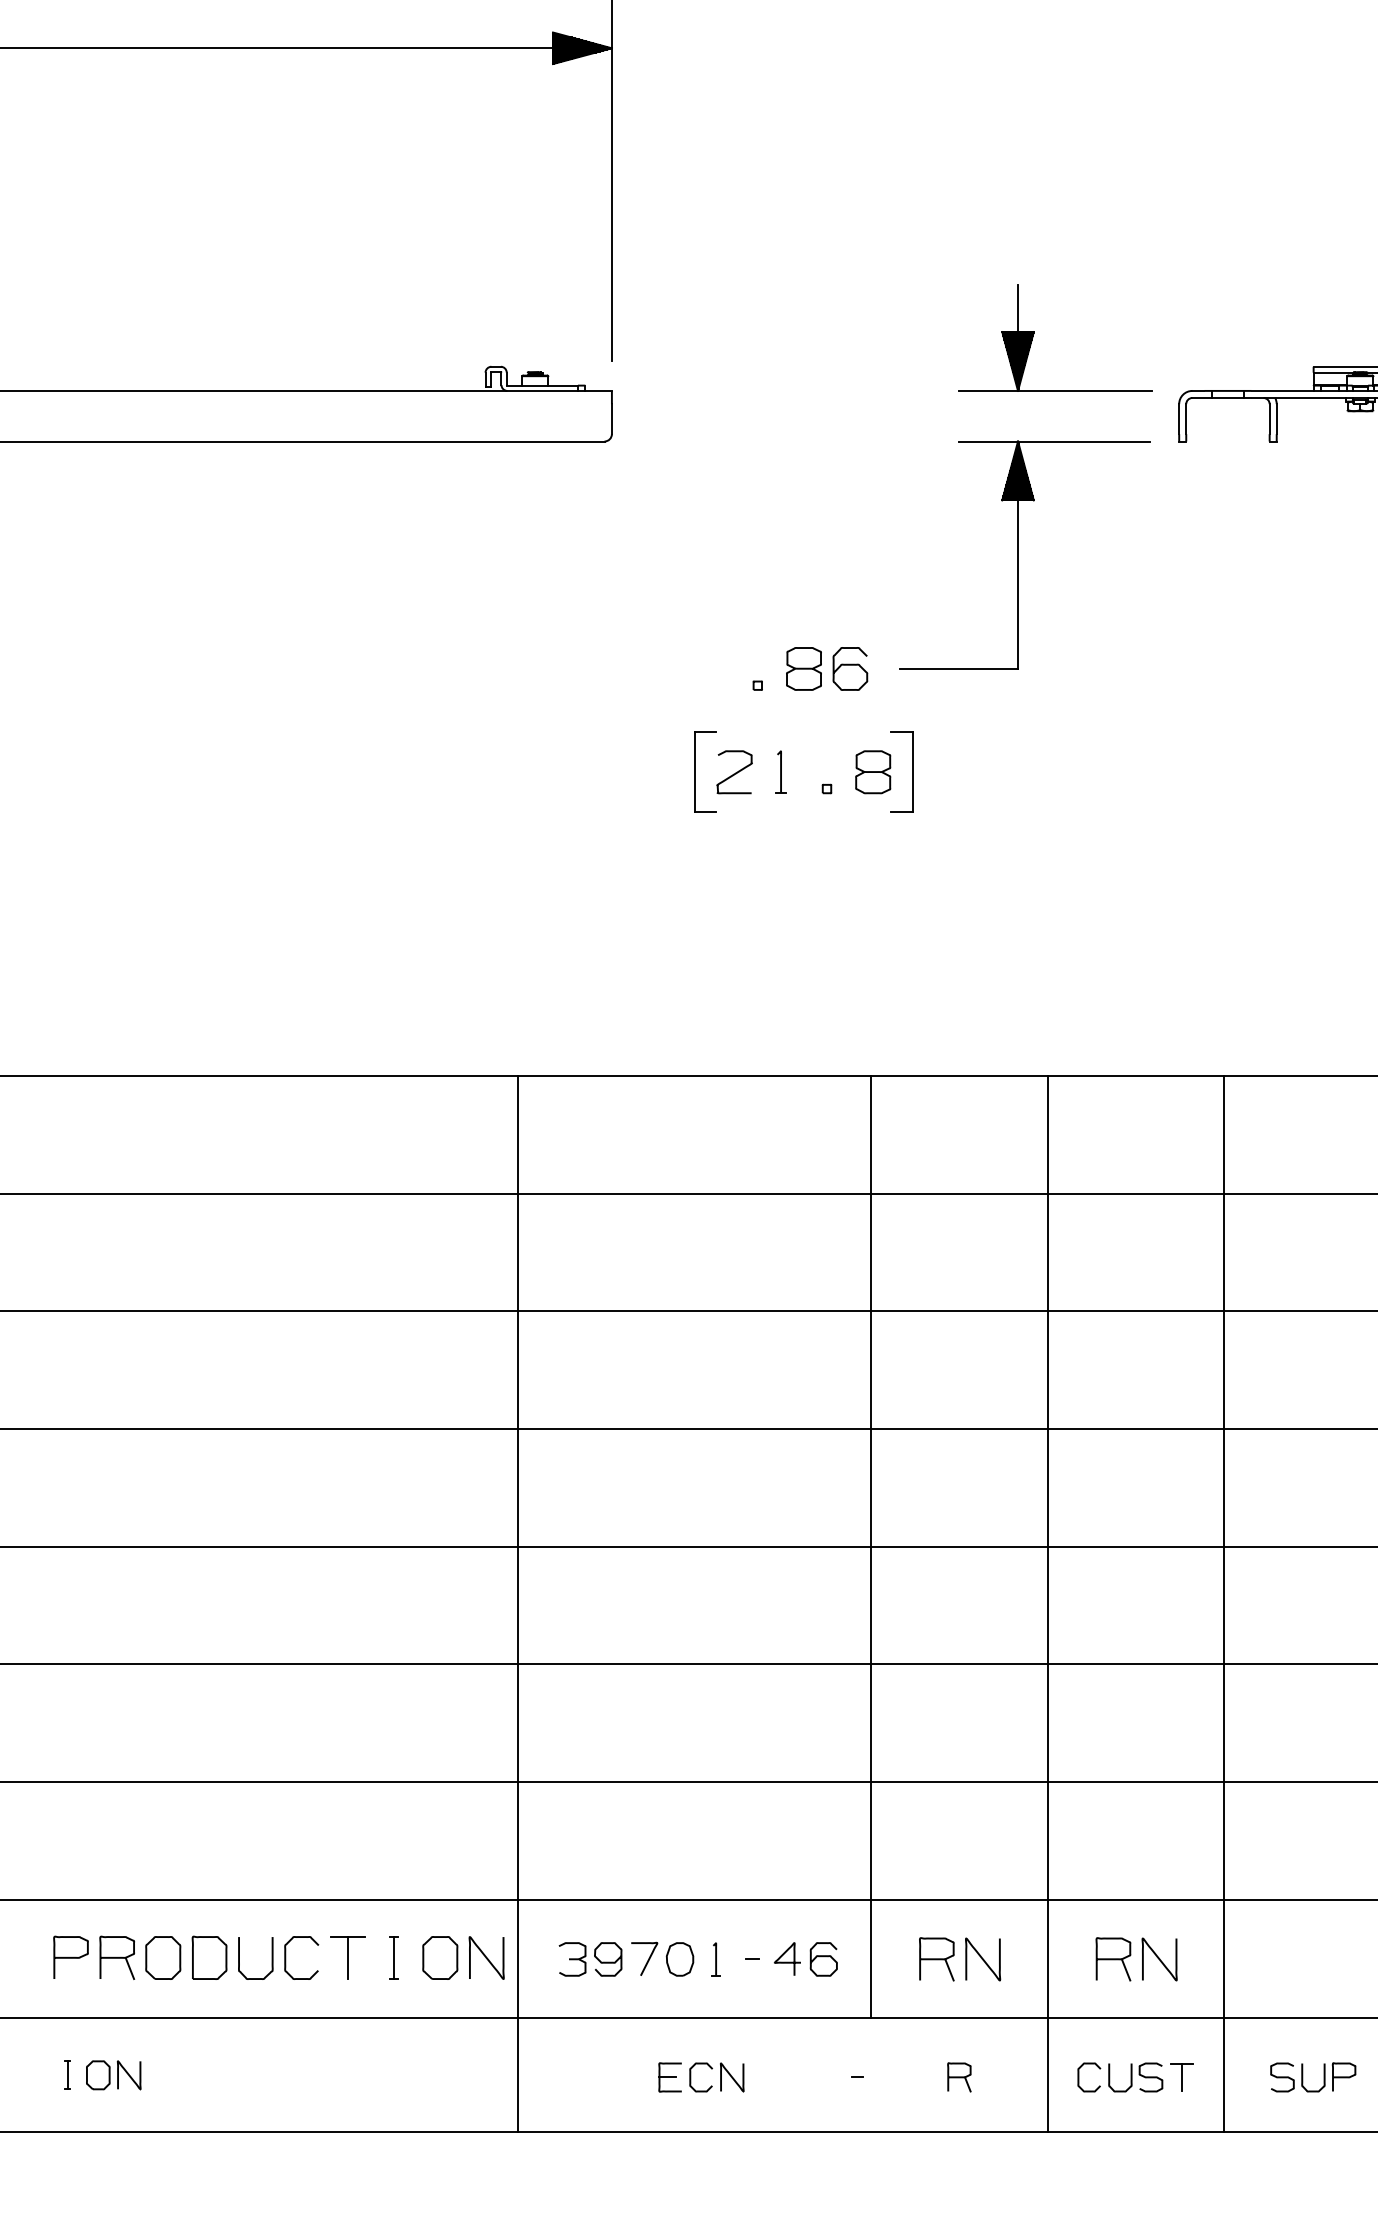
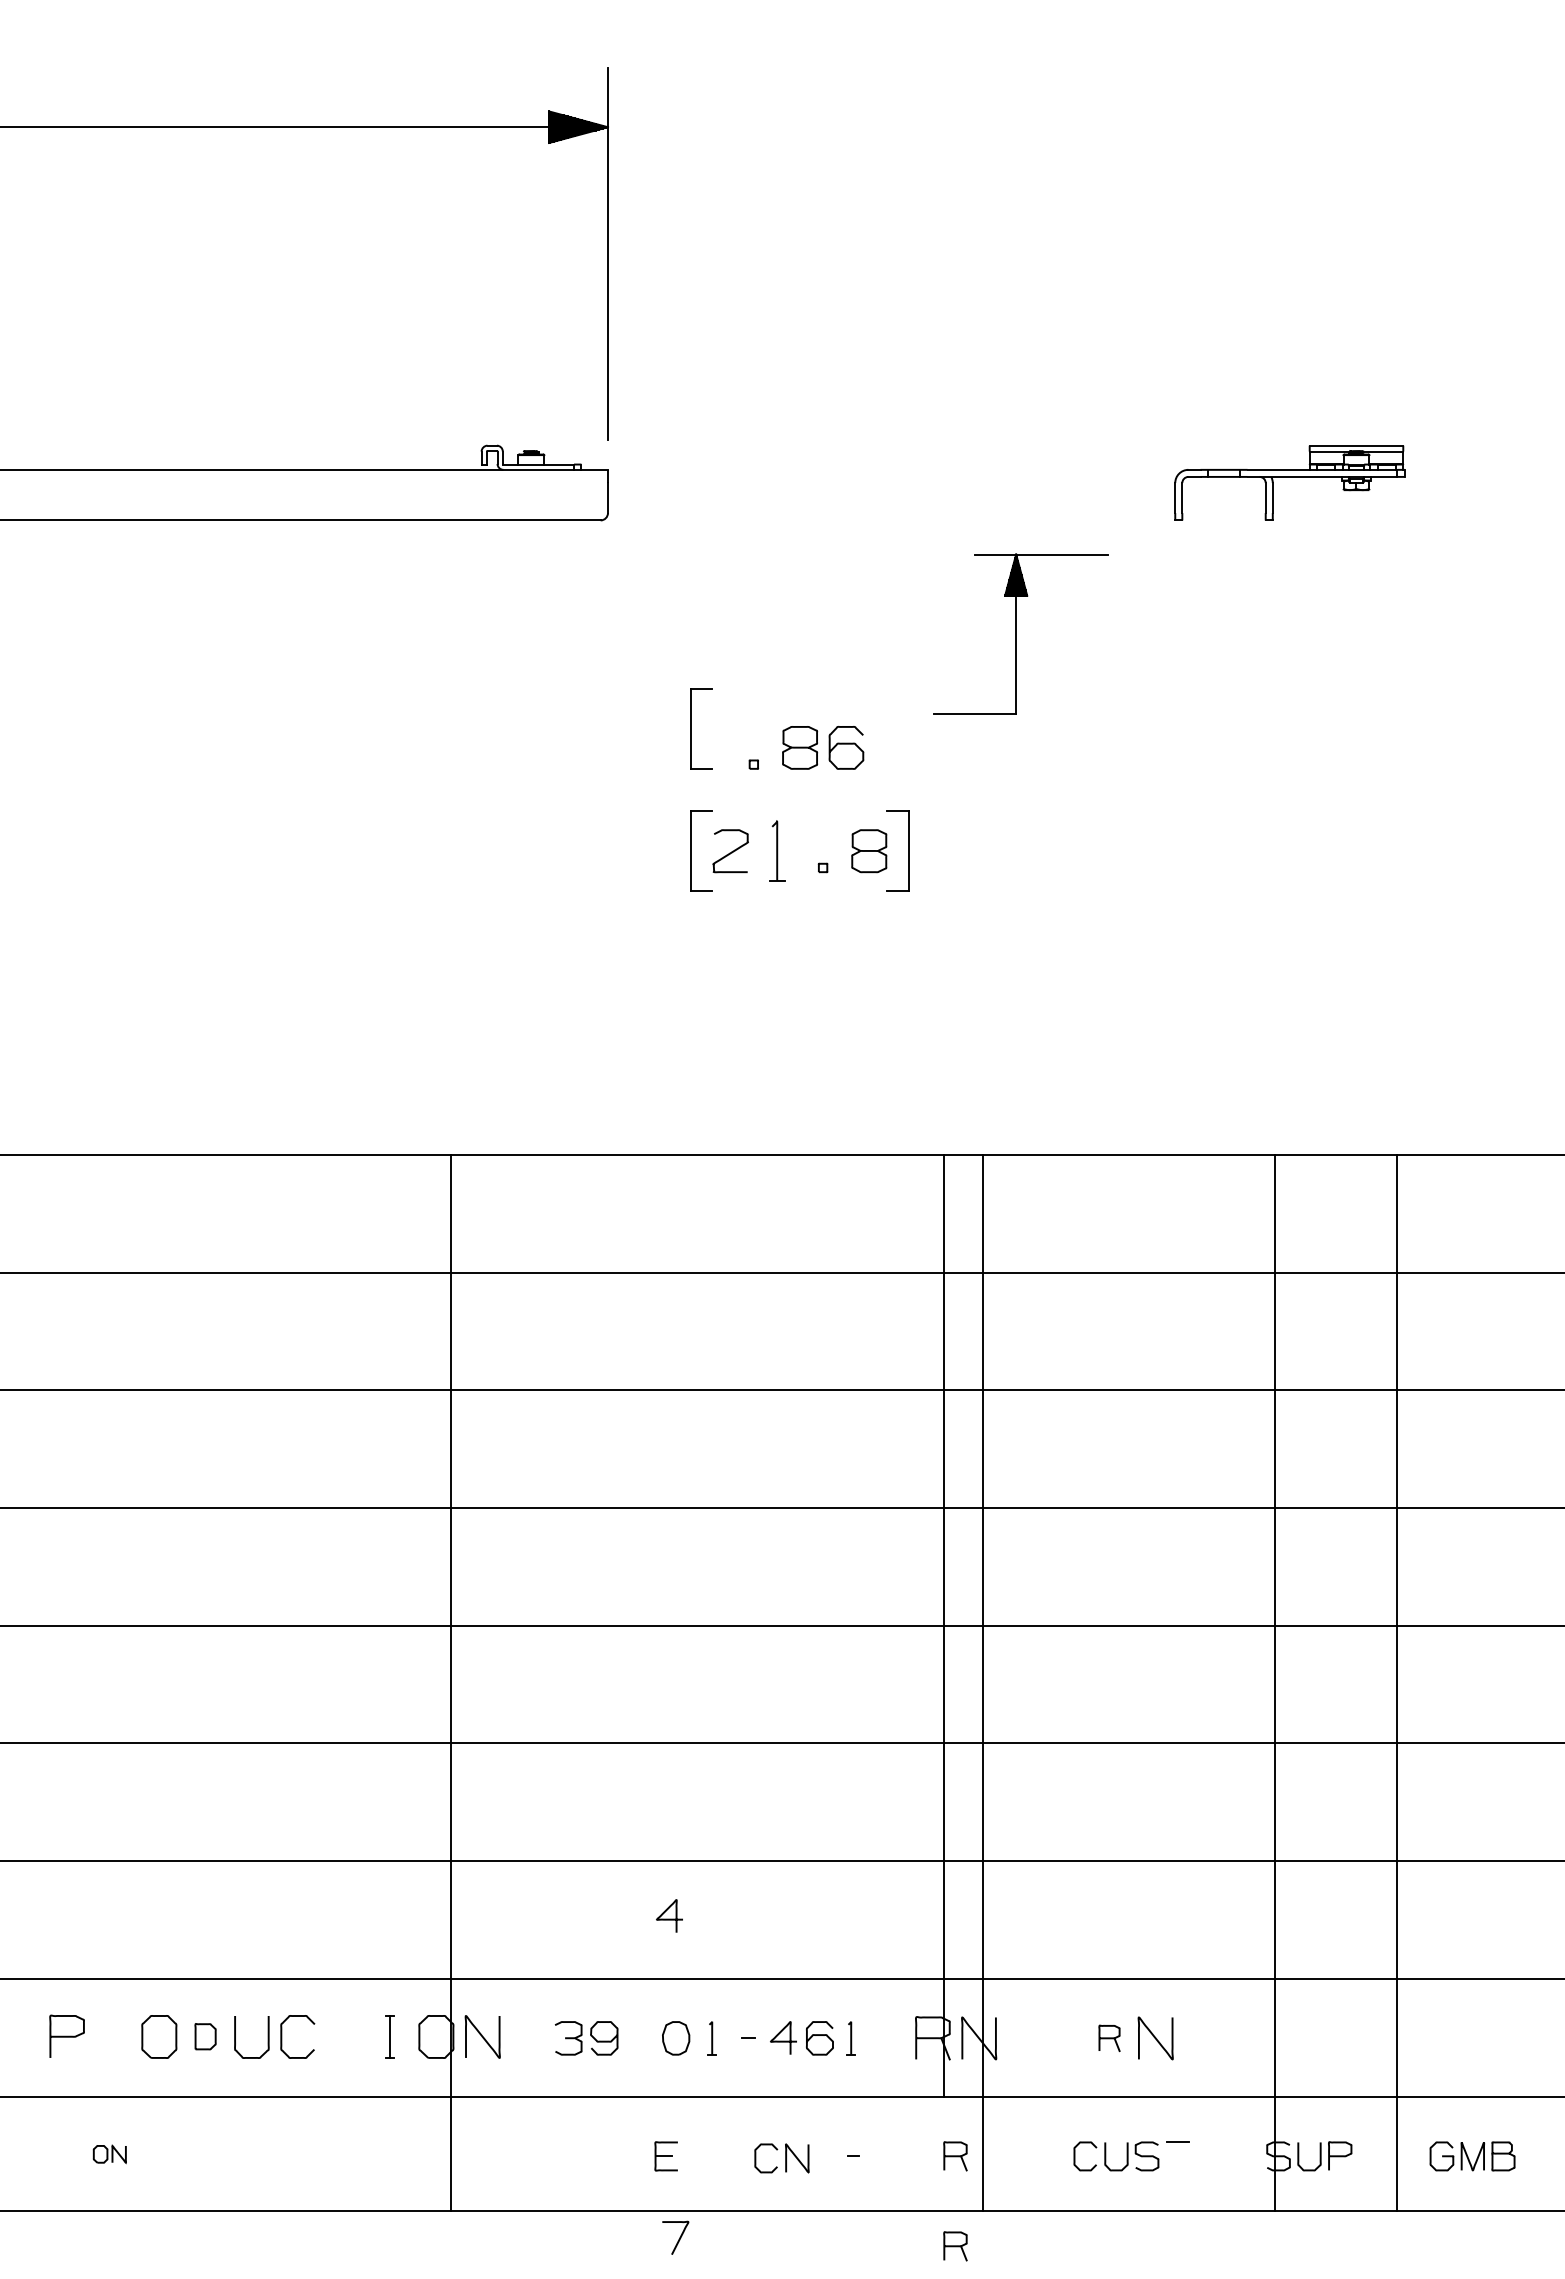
part: (1034, 334) -> (1030, 413), removed
part: (1024, 554) -> (1020, 633), size x0.7
part: (695, 649) -> (691, 728), added
part: (780, 771) -> (776, 850), size x1.4
line: (871, 1546) -> (944, 1625), moved
line: (517, 1603) -> (450, 1682), moved
line: (1047, 1603) -> (982, 1682), moved
line: (1224, 1603) -> (1275, 1682), moved
curve: (673, 1839) -> (669, 1918), added
part: (117, 1957) -> (113, 2036), removed
part: (209, 1957) -> (205, 2036), size x0.6
part: (348, 1957) -> (344, 2036), removed
part: (854, 1959) -> (850, 2038), added
part: (1113, 1959) -> (1109, 2038), size x0.6
curve: (647, 1960) -> (678, 2239), moved
part: (67, 2074) -> (63, 2153), removed
part: (113, 2075) -> (109, 2154), size x0.6
part: (716, 2077) -> (781, 2158), moved
line: (1182, 2077) -> (1178, 2156), removed
part: (959, 2167) -> (955, 2246), added

